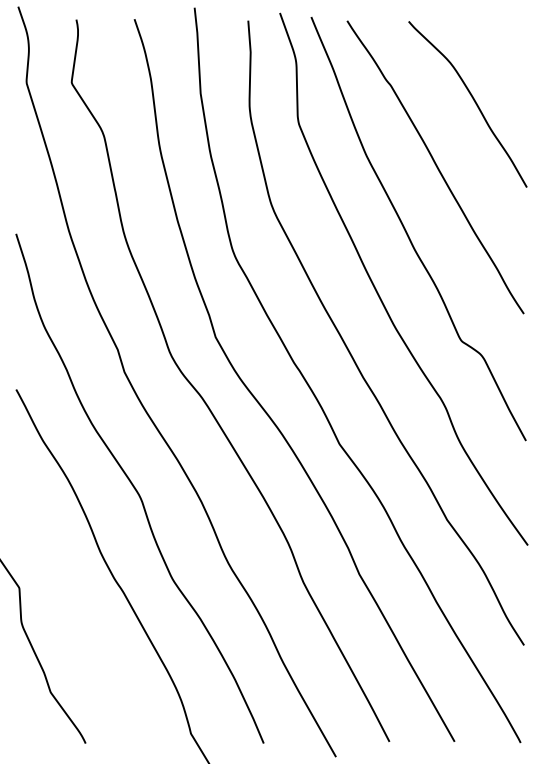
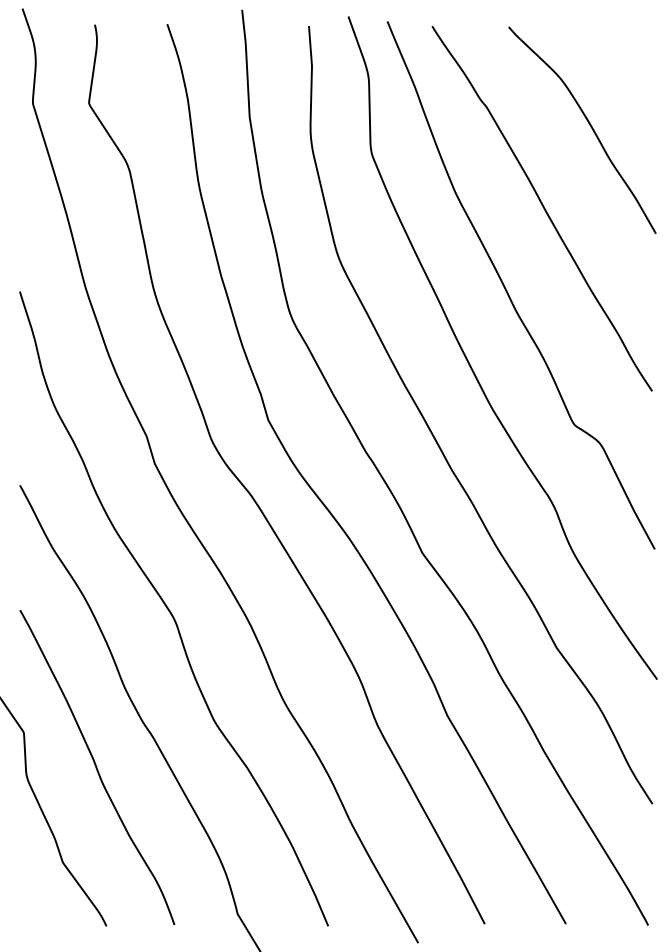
curve: (78, 616) -> (97, 767), added

